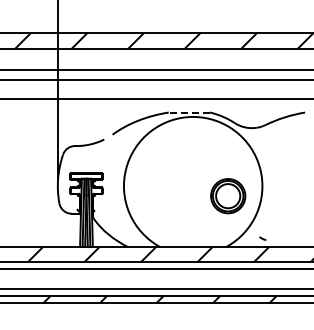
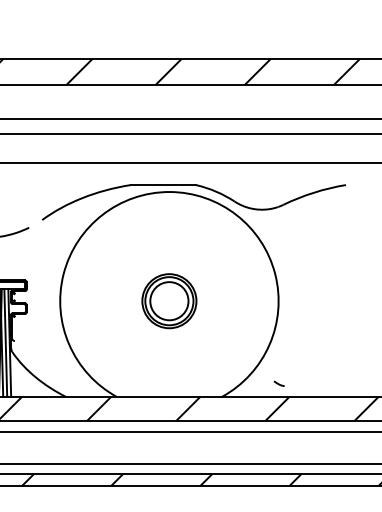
line: (188, 112) -> (161, 184), dashed -> solid
part: (228, 196) -> (169, 301), moved

